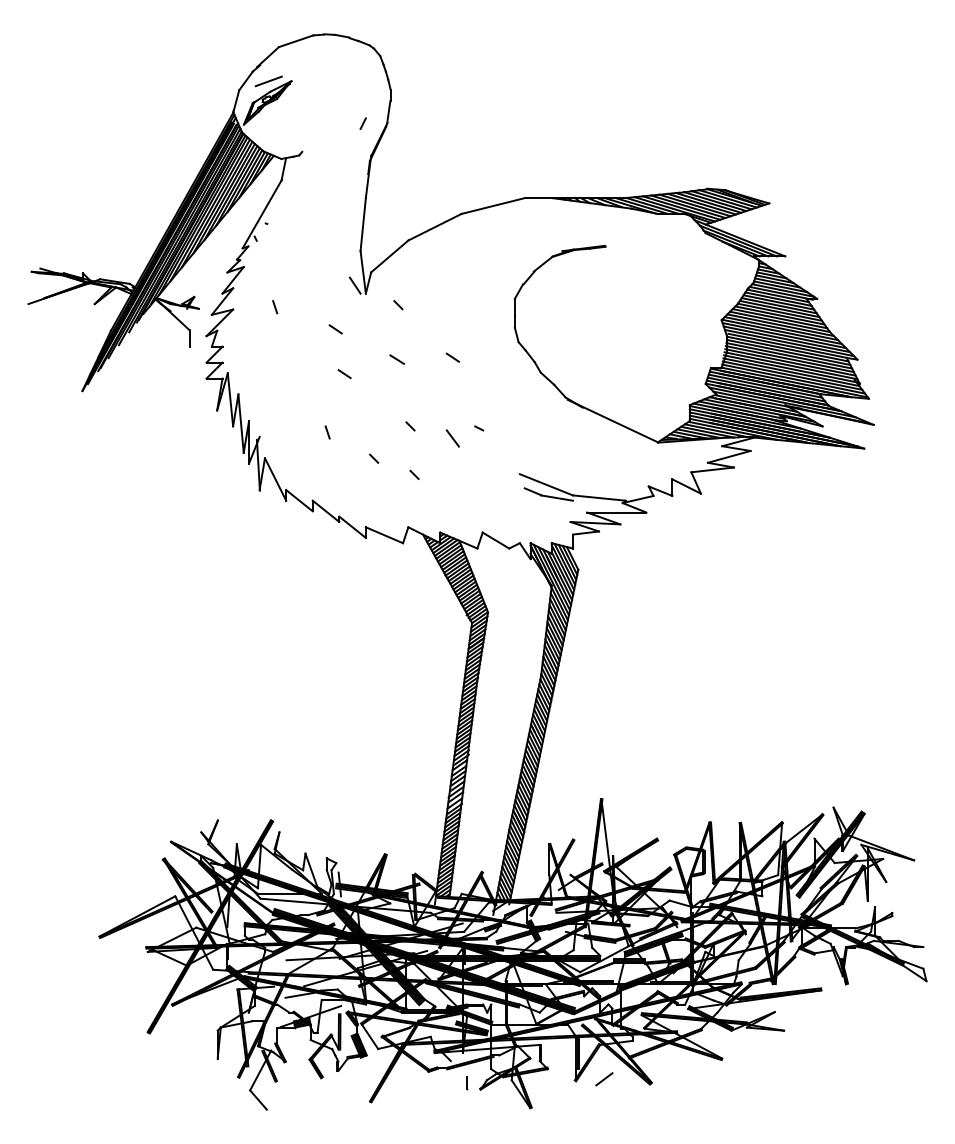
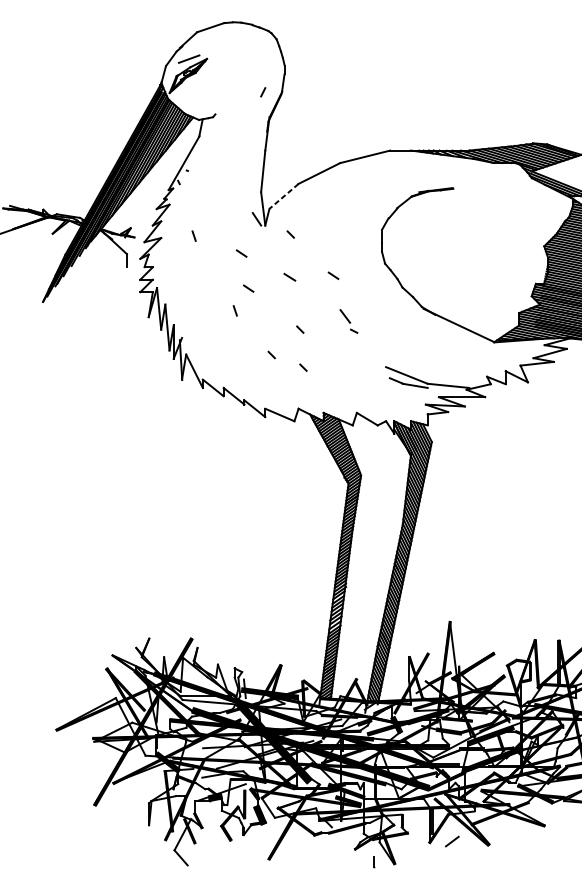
line: (389, 256) -> (283, 196), solid -> dashed
line: (327, 432) -> (235, 310), moved
line: (452, 438) -> (344, 316), moved
line: (467, 1083) -> (373, 862), moved

